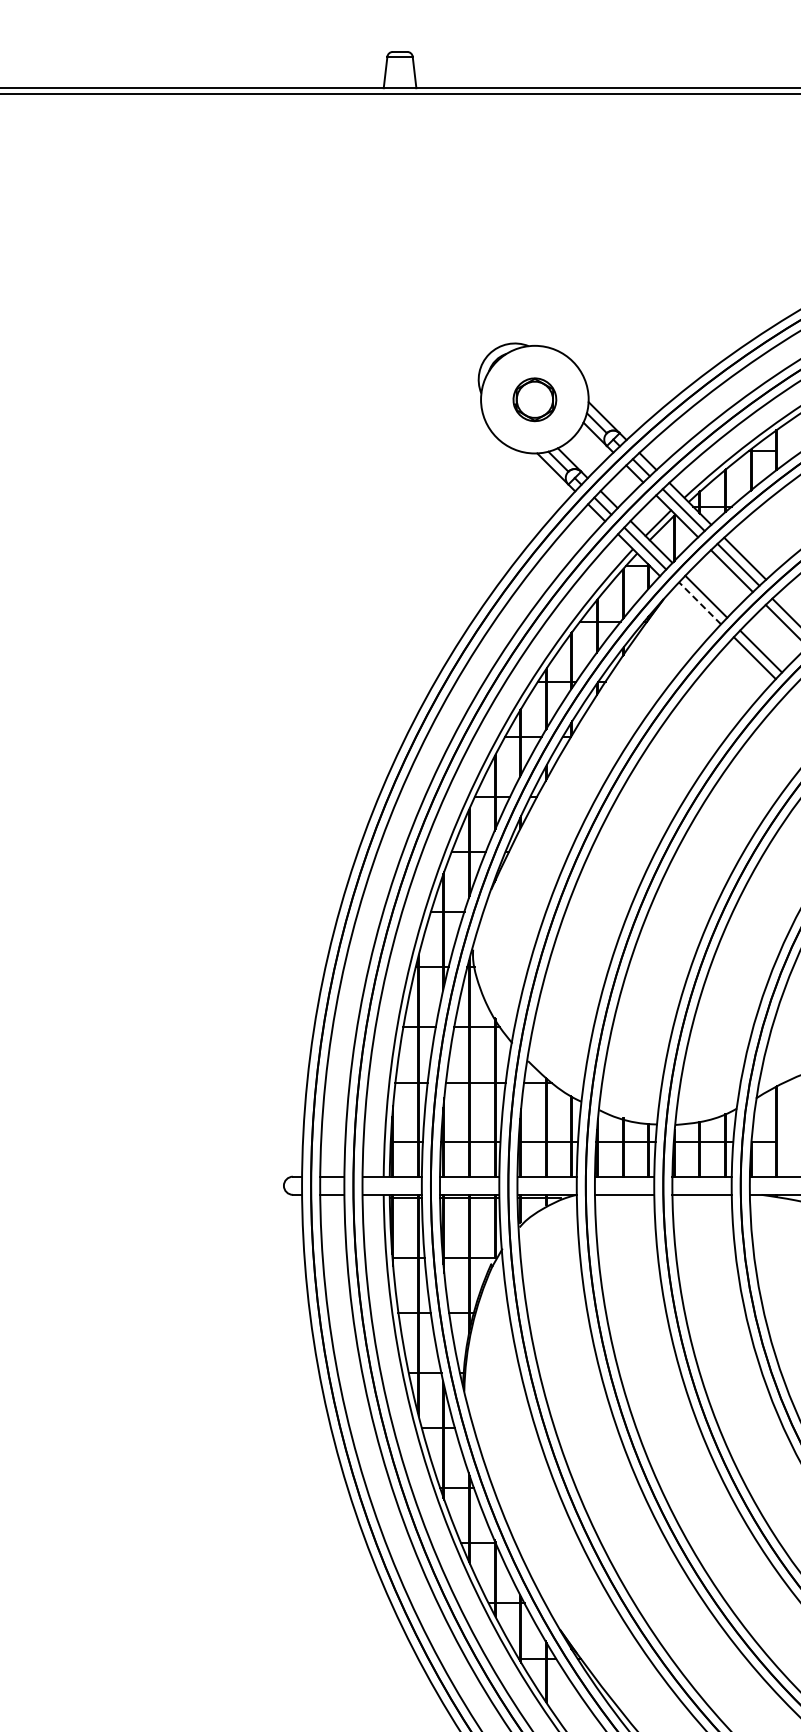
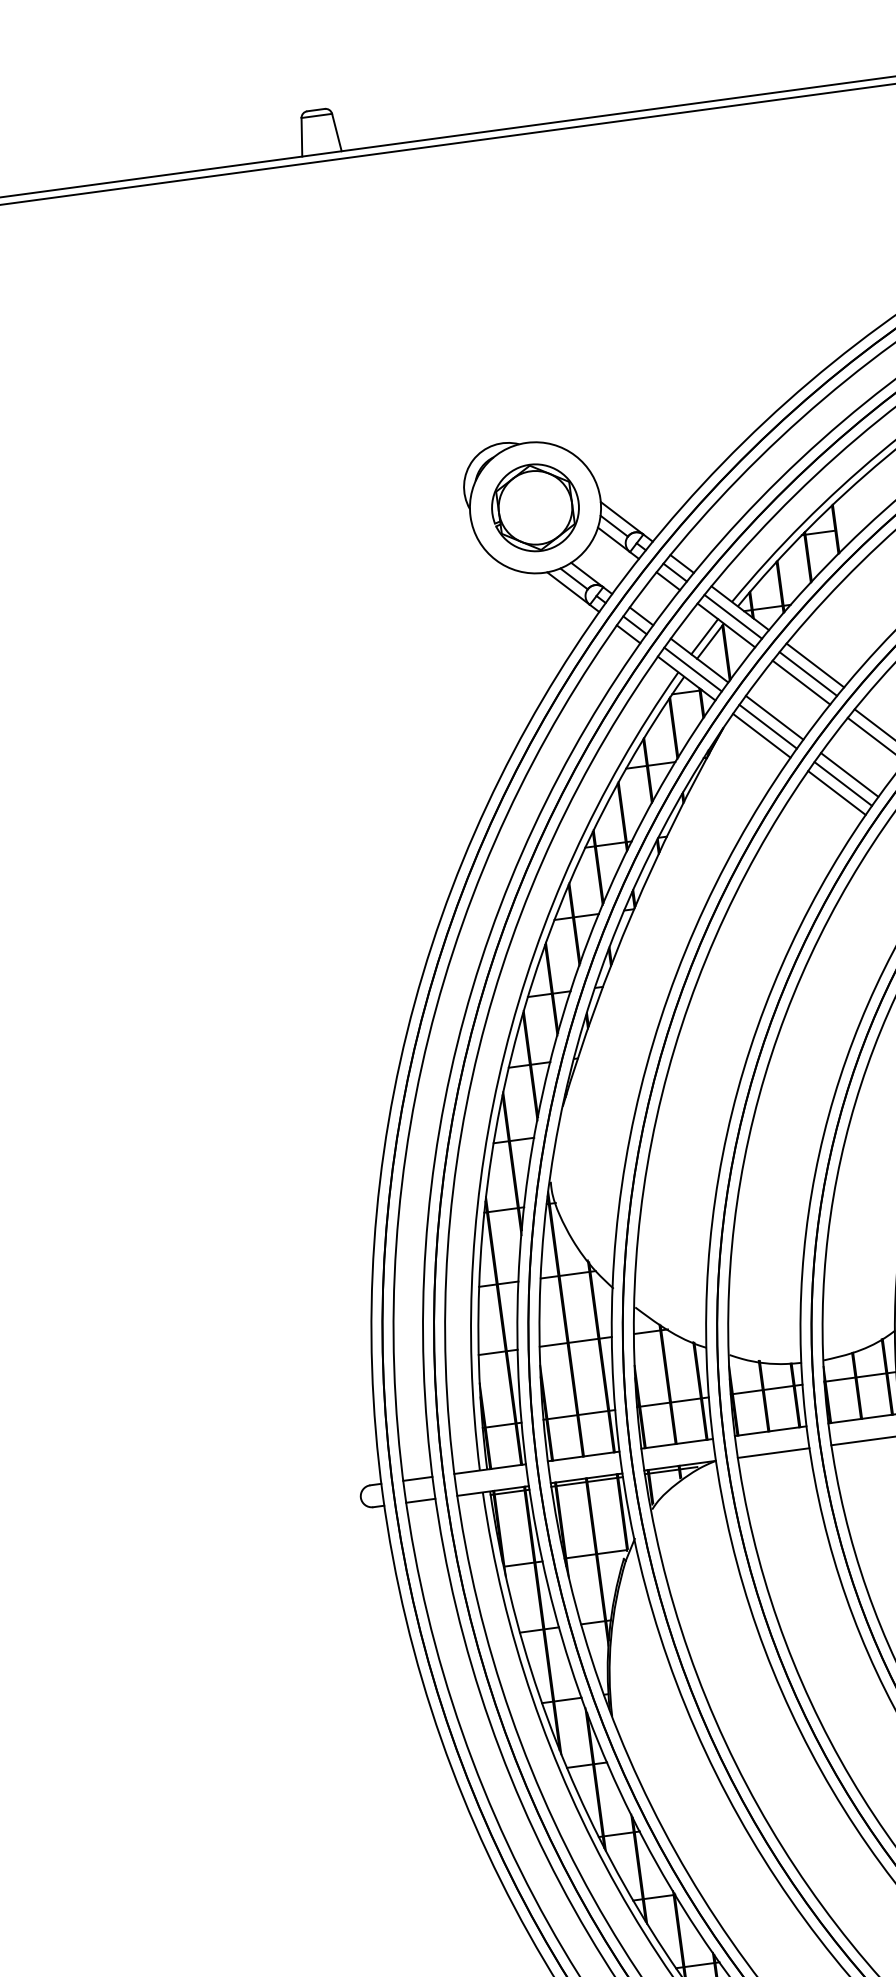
part: (534, 399) -> (535, 507), size x1.67
line: (700, 603) -> (768, 726), dashed -> solid
line: (693, 609) -> (761, 735), added
line: (748, 664) -> (836, 792), added

